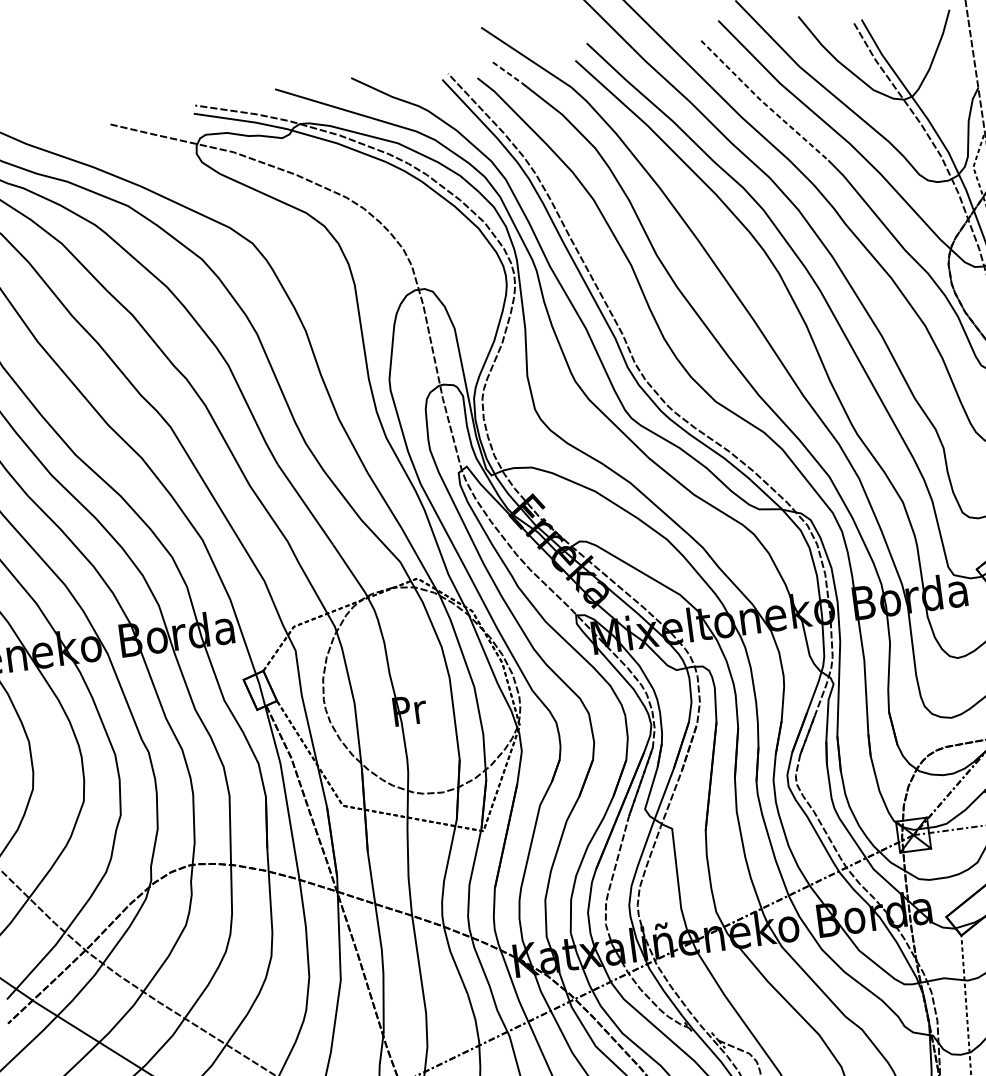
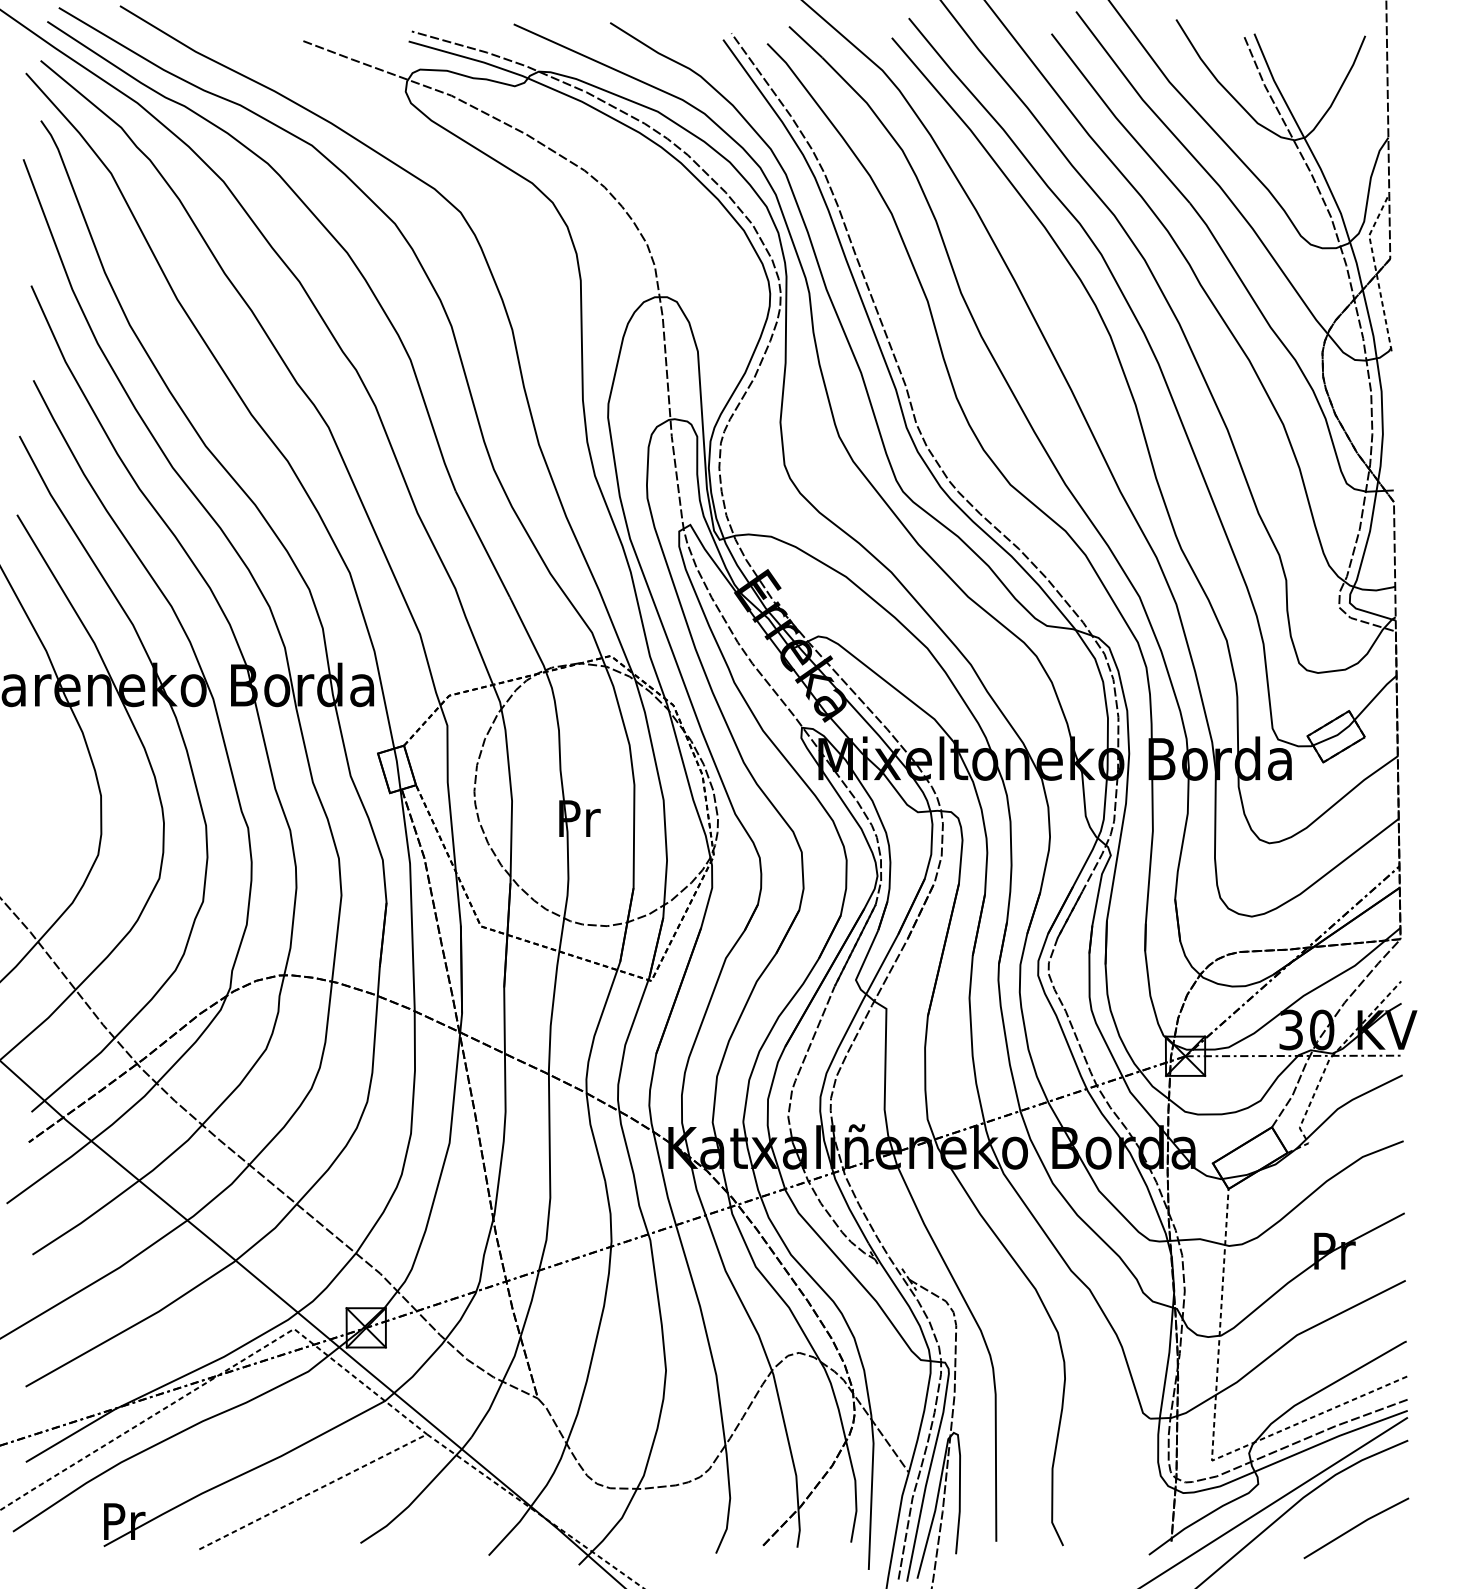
line: (507, 73) -> (805, 42), dashed -> solid
line: (763, 102) -> (1118, 120), dashed -> solid

